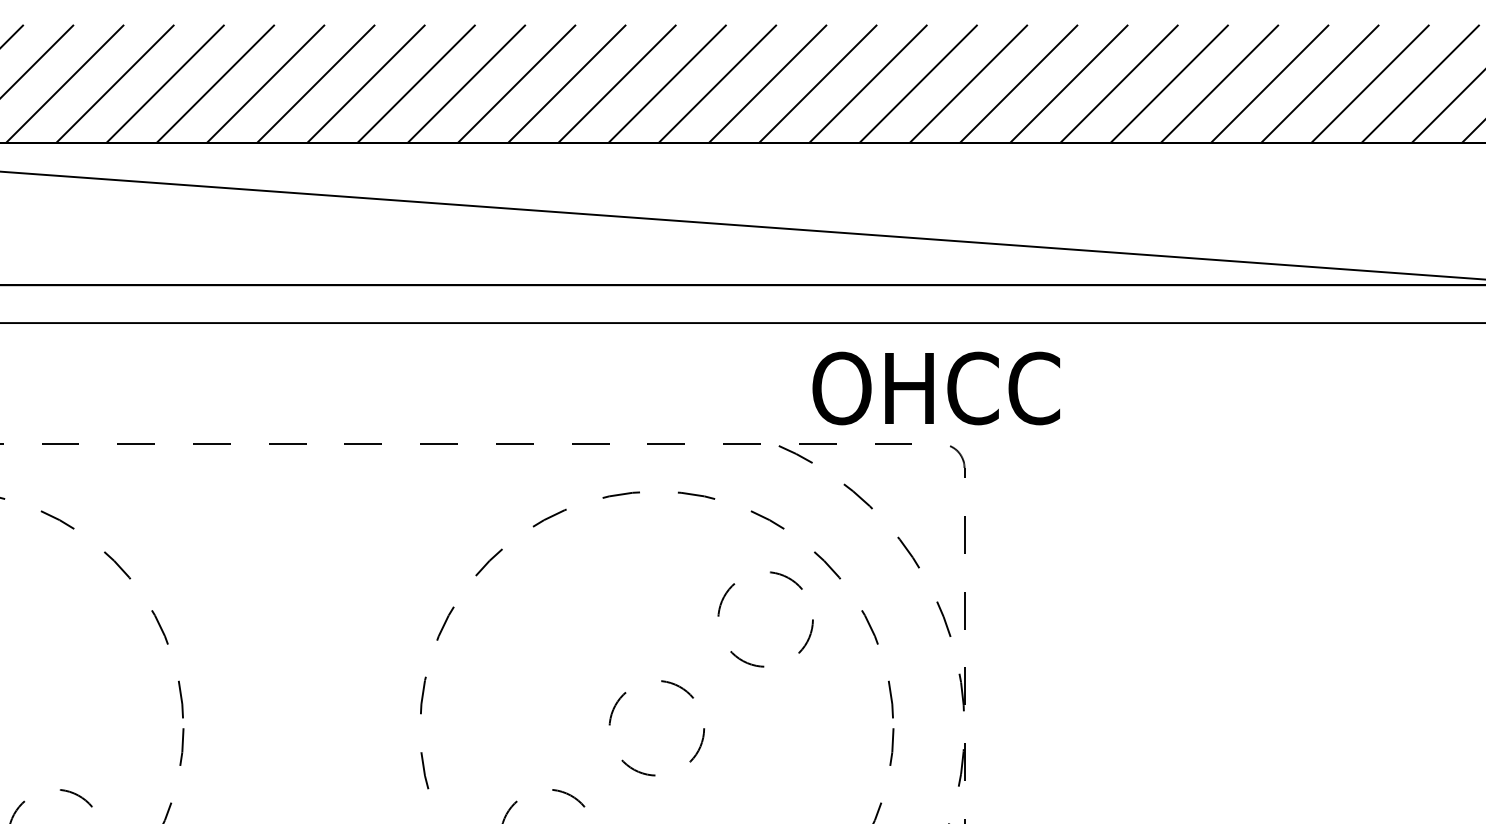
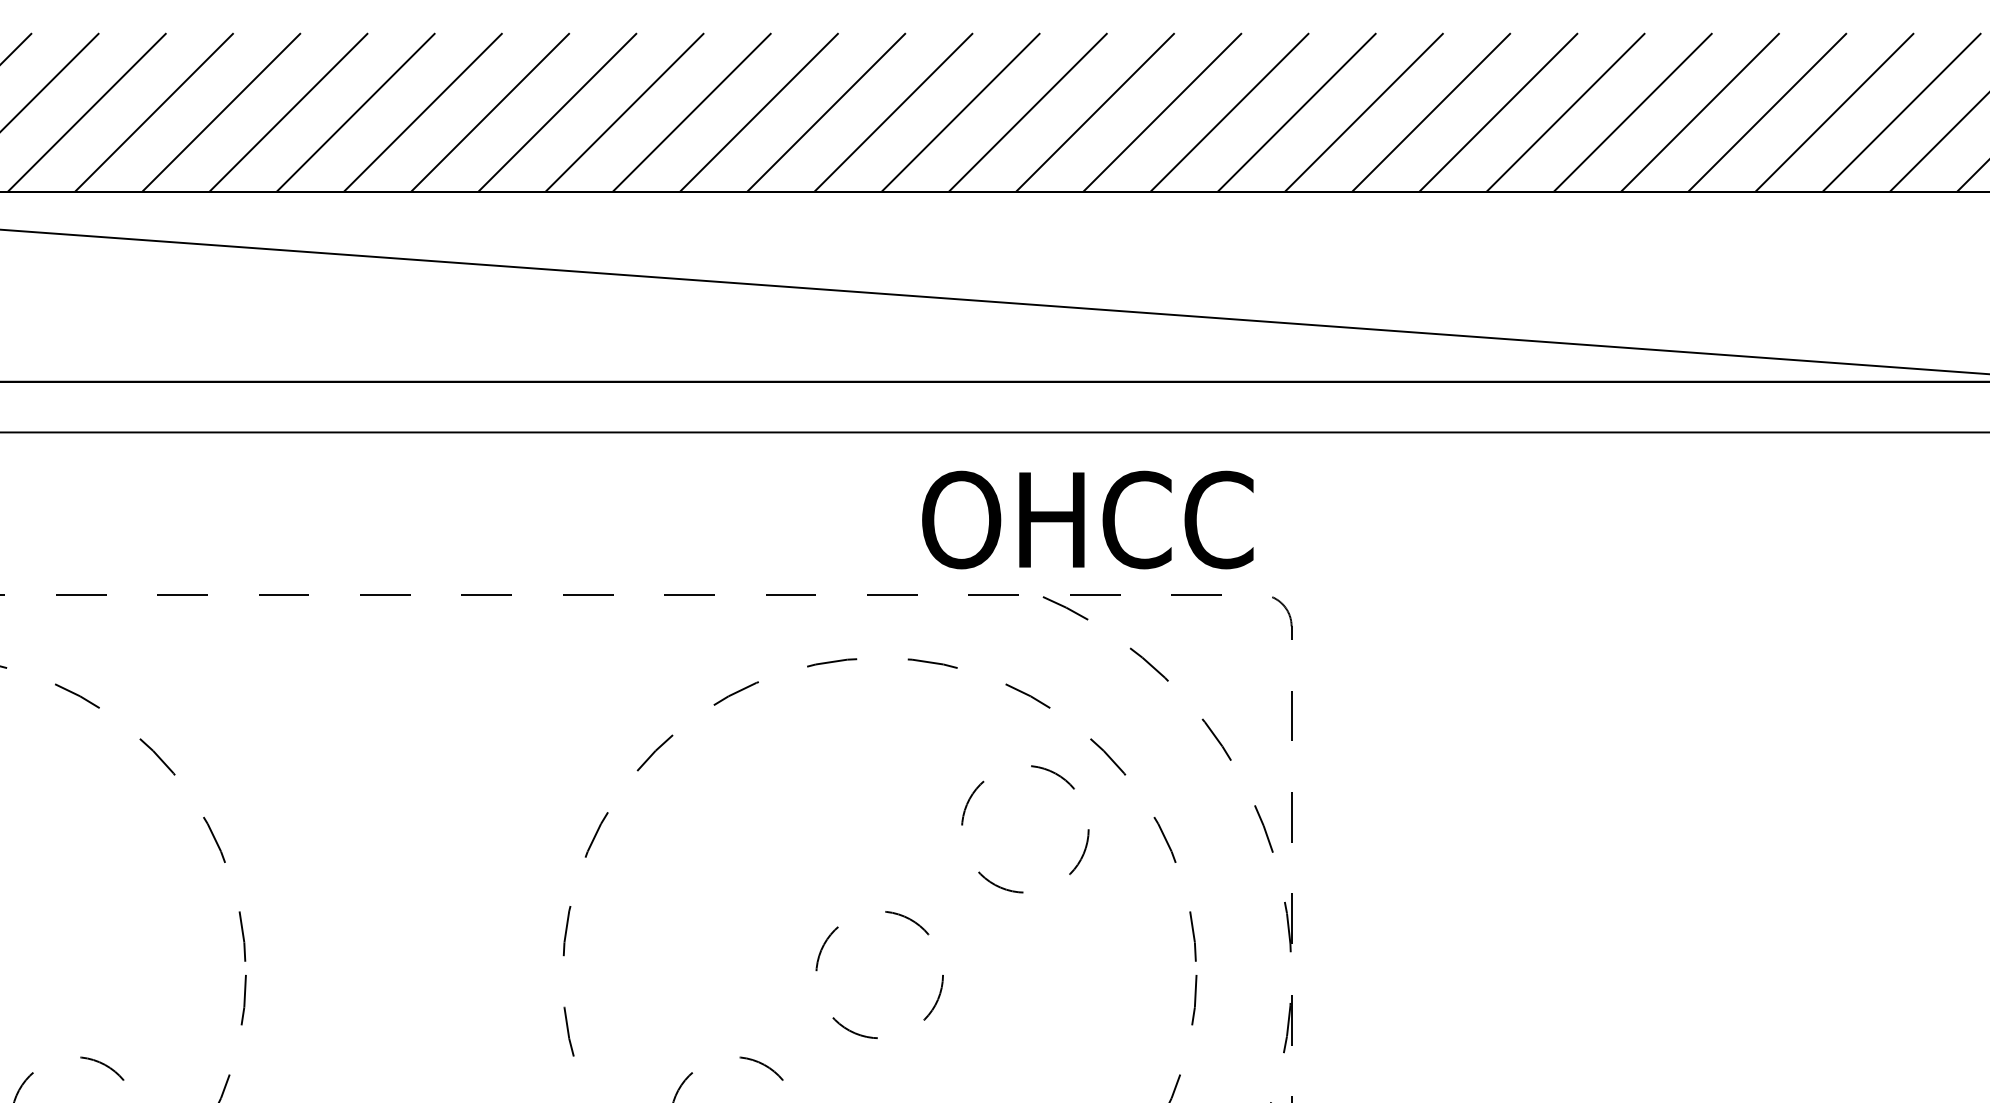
text: (936, 388) -> (1087, 519), moved

